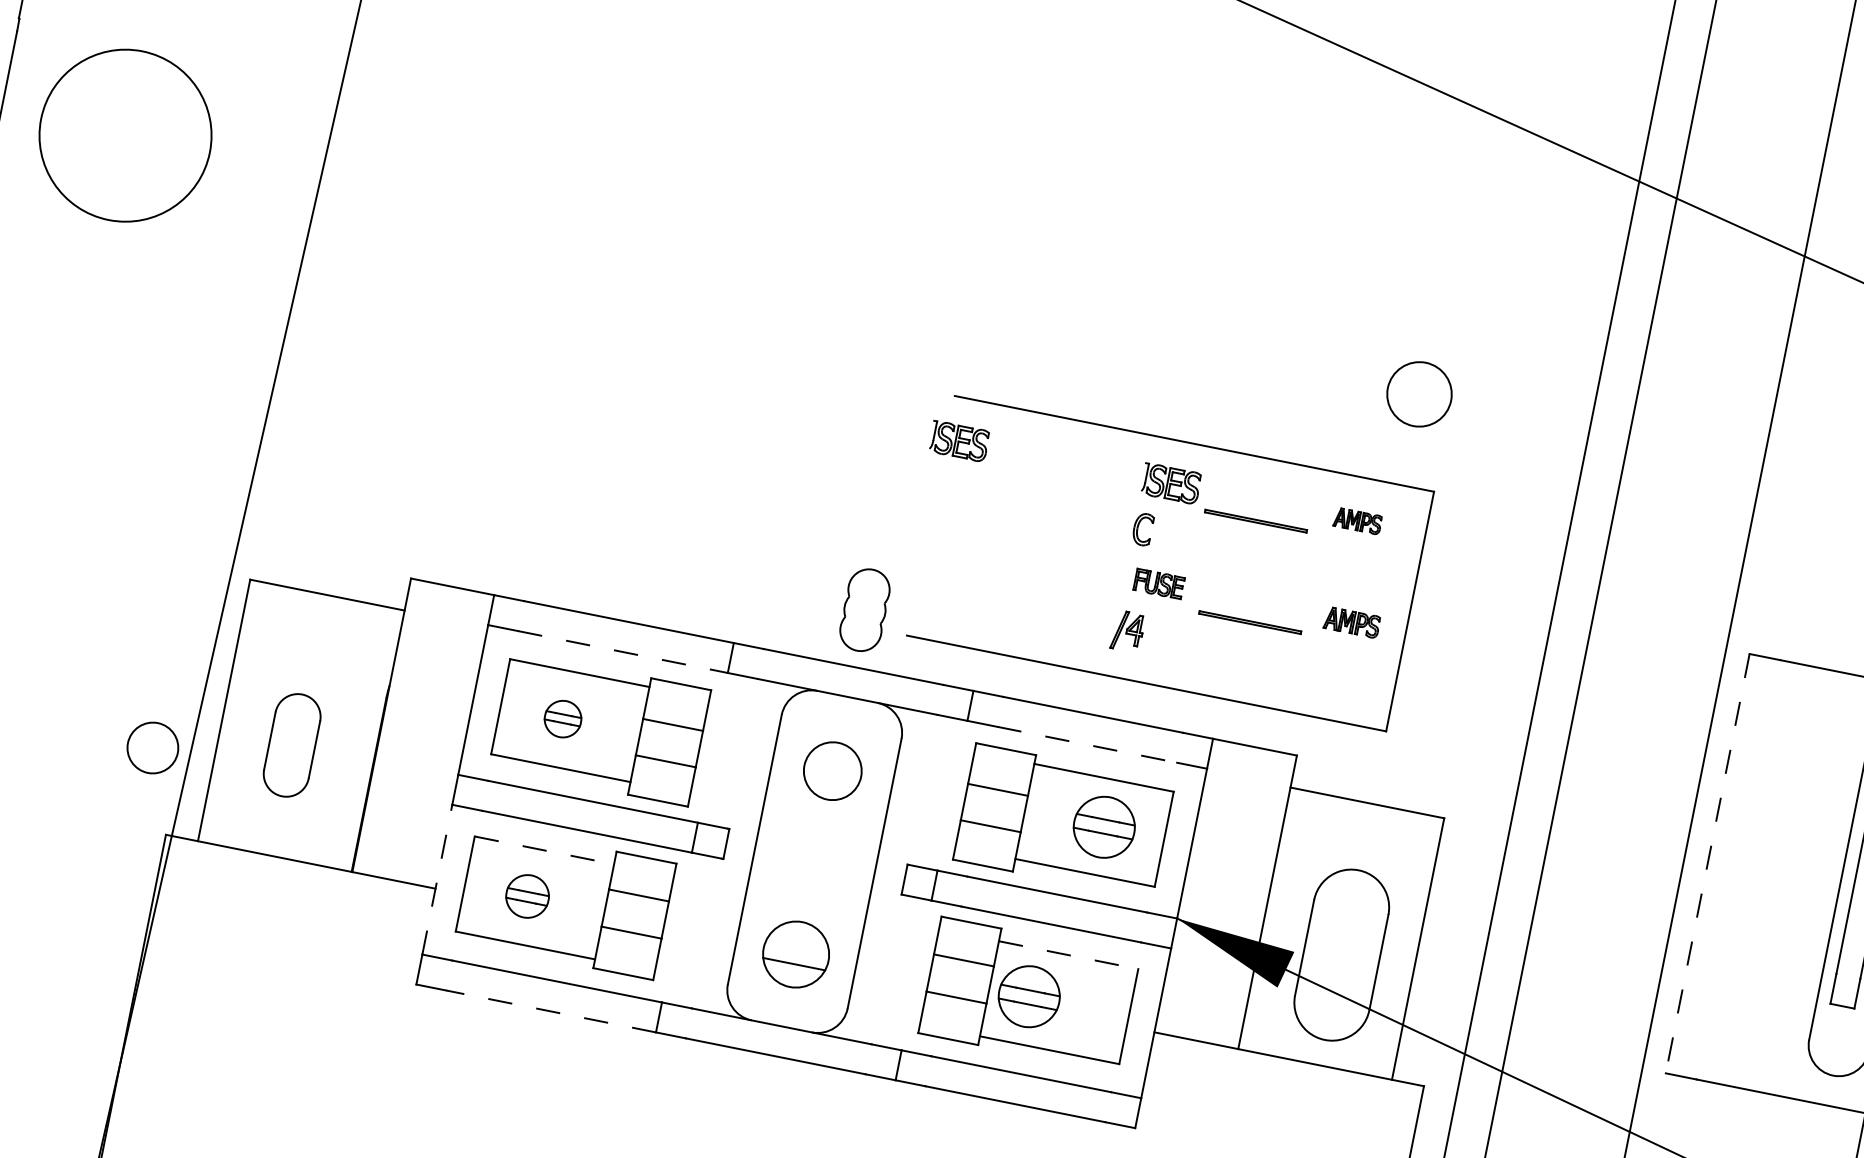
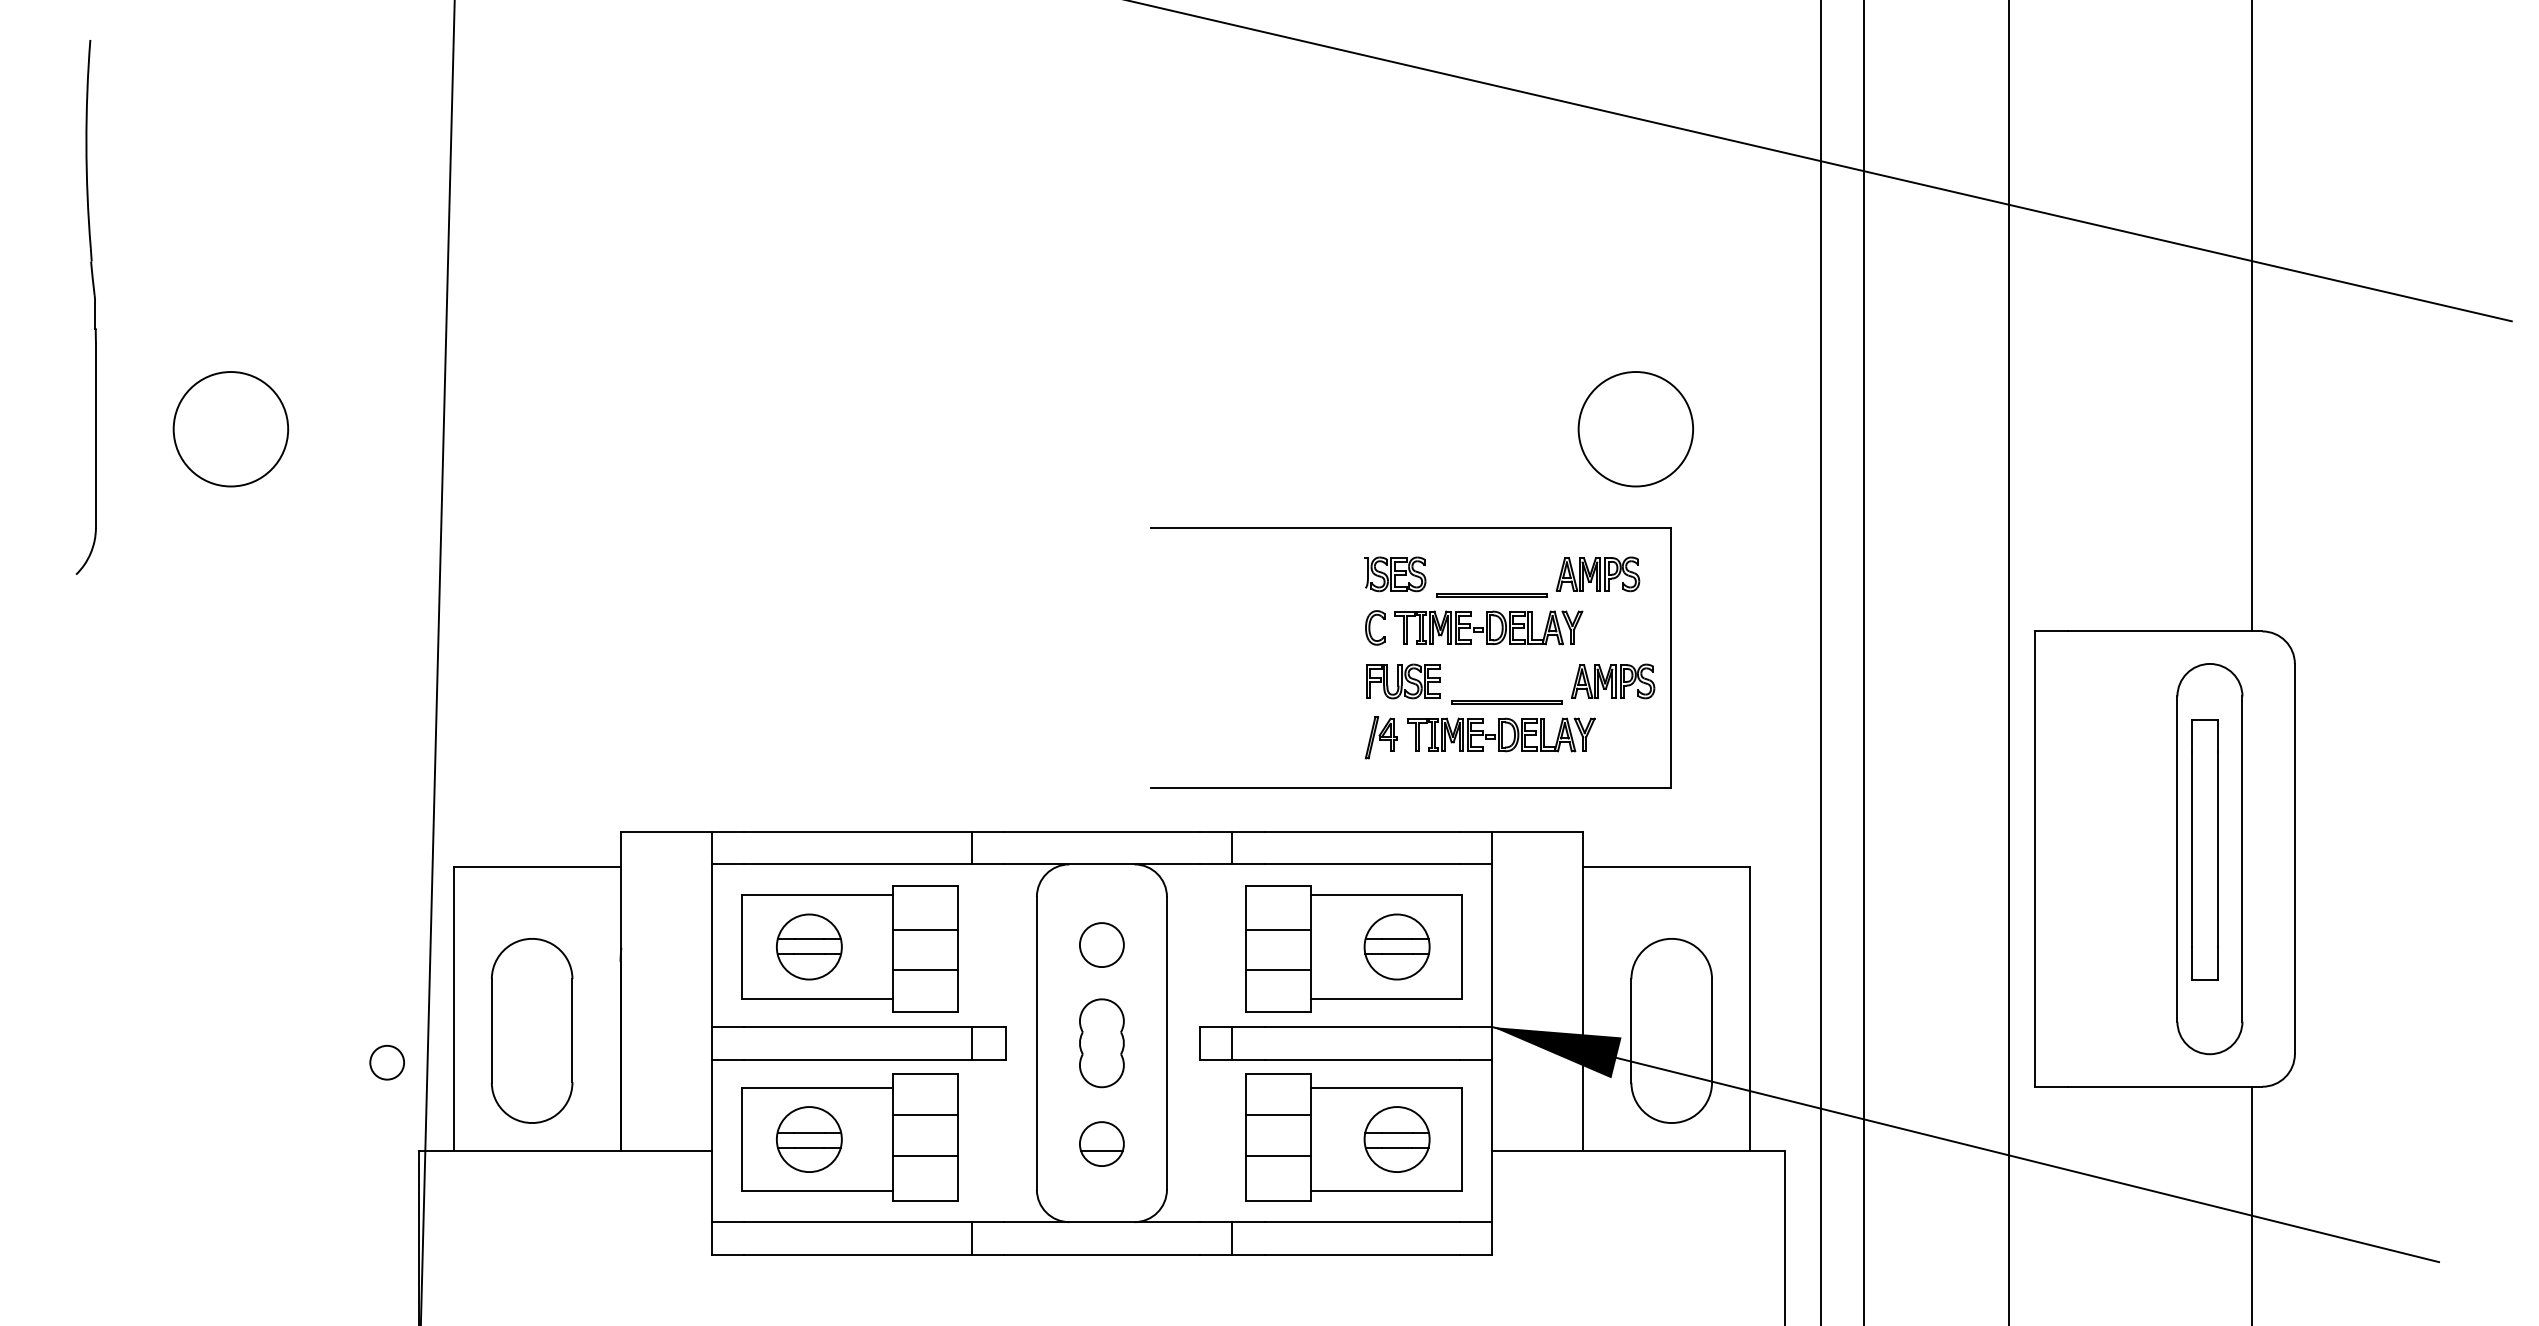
circle: (125, 135) -> (230, 429), size x0.62
circle: (1419, 394) -> (1635, 429), size x1.67
part: (959, 441) -> (1165, 574), removed
part: (1357, 521) -> (1597, 574), size x1.67
part: (1247, 549) -> (1488, 627), added
part: (1159, 583) -> (1403, 681), size x1.43
part: (864, 610) -> (1101, 1043), moved
part: (1352, 622) -> (1613, 681), size x1.43
part: (1239, 650) -> (1501, 734), added
line: (623, 652) -> (858, 864), dashed -> solid
part: (563, 718) -> (809, 946), size x1.67
part: (291, 744) -> (531, 1030), size x1.67
line: (1087, 744) -> (1362, 864), dashed -> solid
circle: (153, 747) -> (387, 1062), size x0.62
circle: (832, 771) -> (1101, 945), size x0.71
line: (544, 850) -> (817, 1087), dashed -> solid
line: (1707, 864) -> (2034, 859), dashed -> solid
line: (437, 879) -> (711, 1140), dashed -> solid
part: (527, 896) -> (809, 1139), size x1.43
part: (795, 953) -> (1101, 1143), size x0.62
line: (1068, 954) -> (1386, 1087), dashed -> solid
part: (1028, 996) -> (1396, 1139), moved
line: (551, 1011) -> (858, 1254), dashed -> solid

